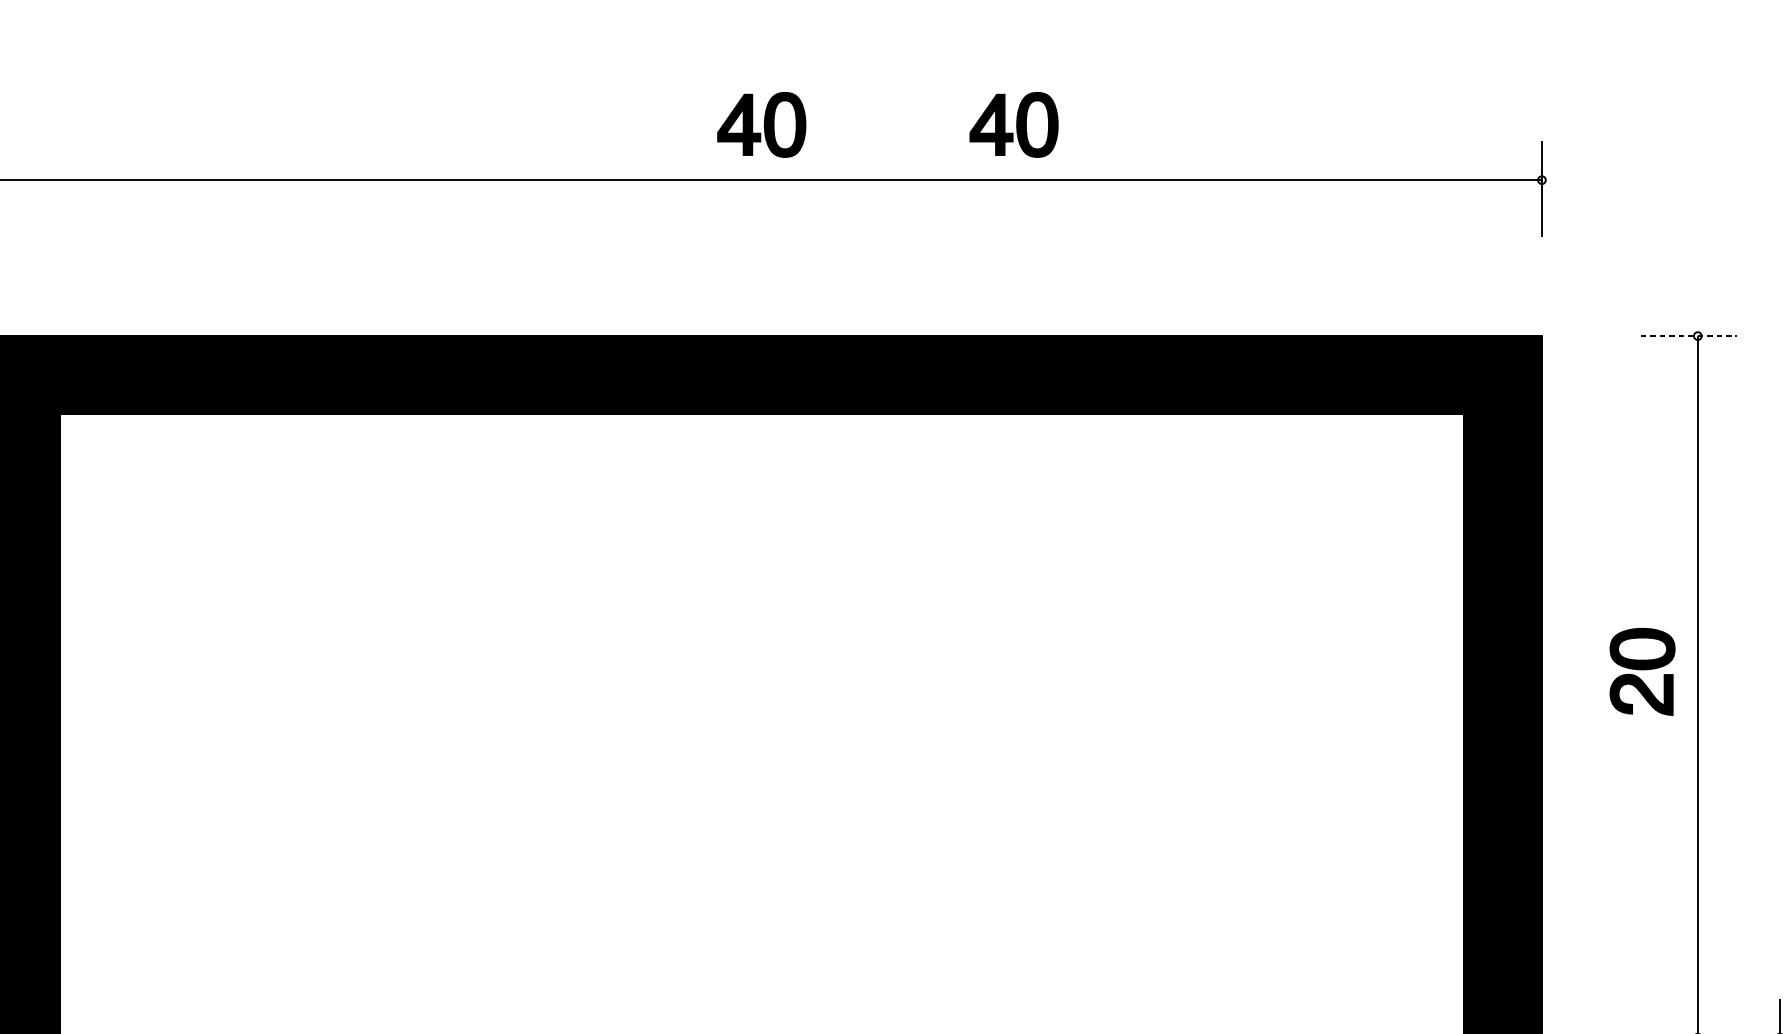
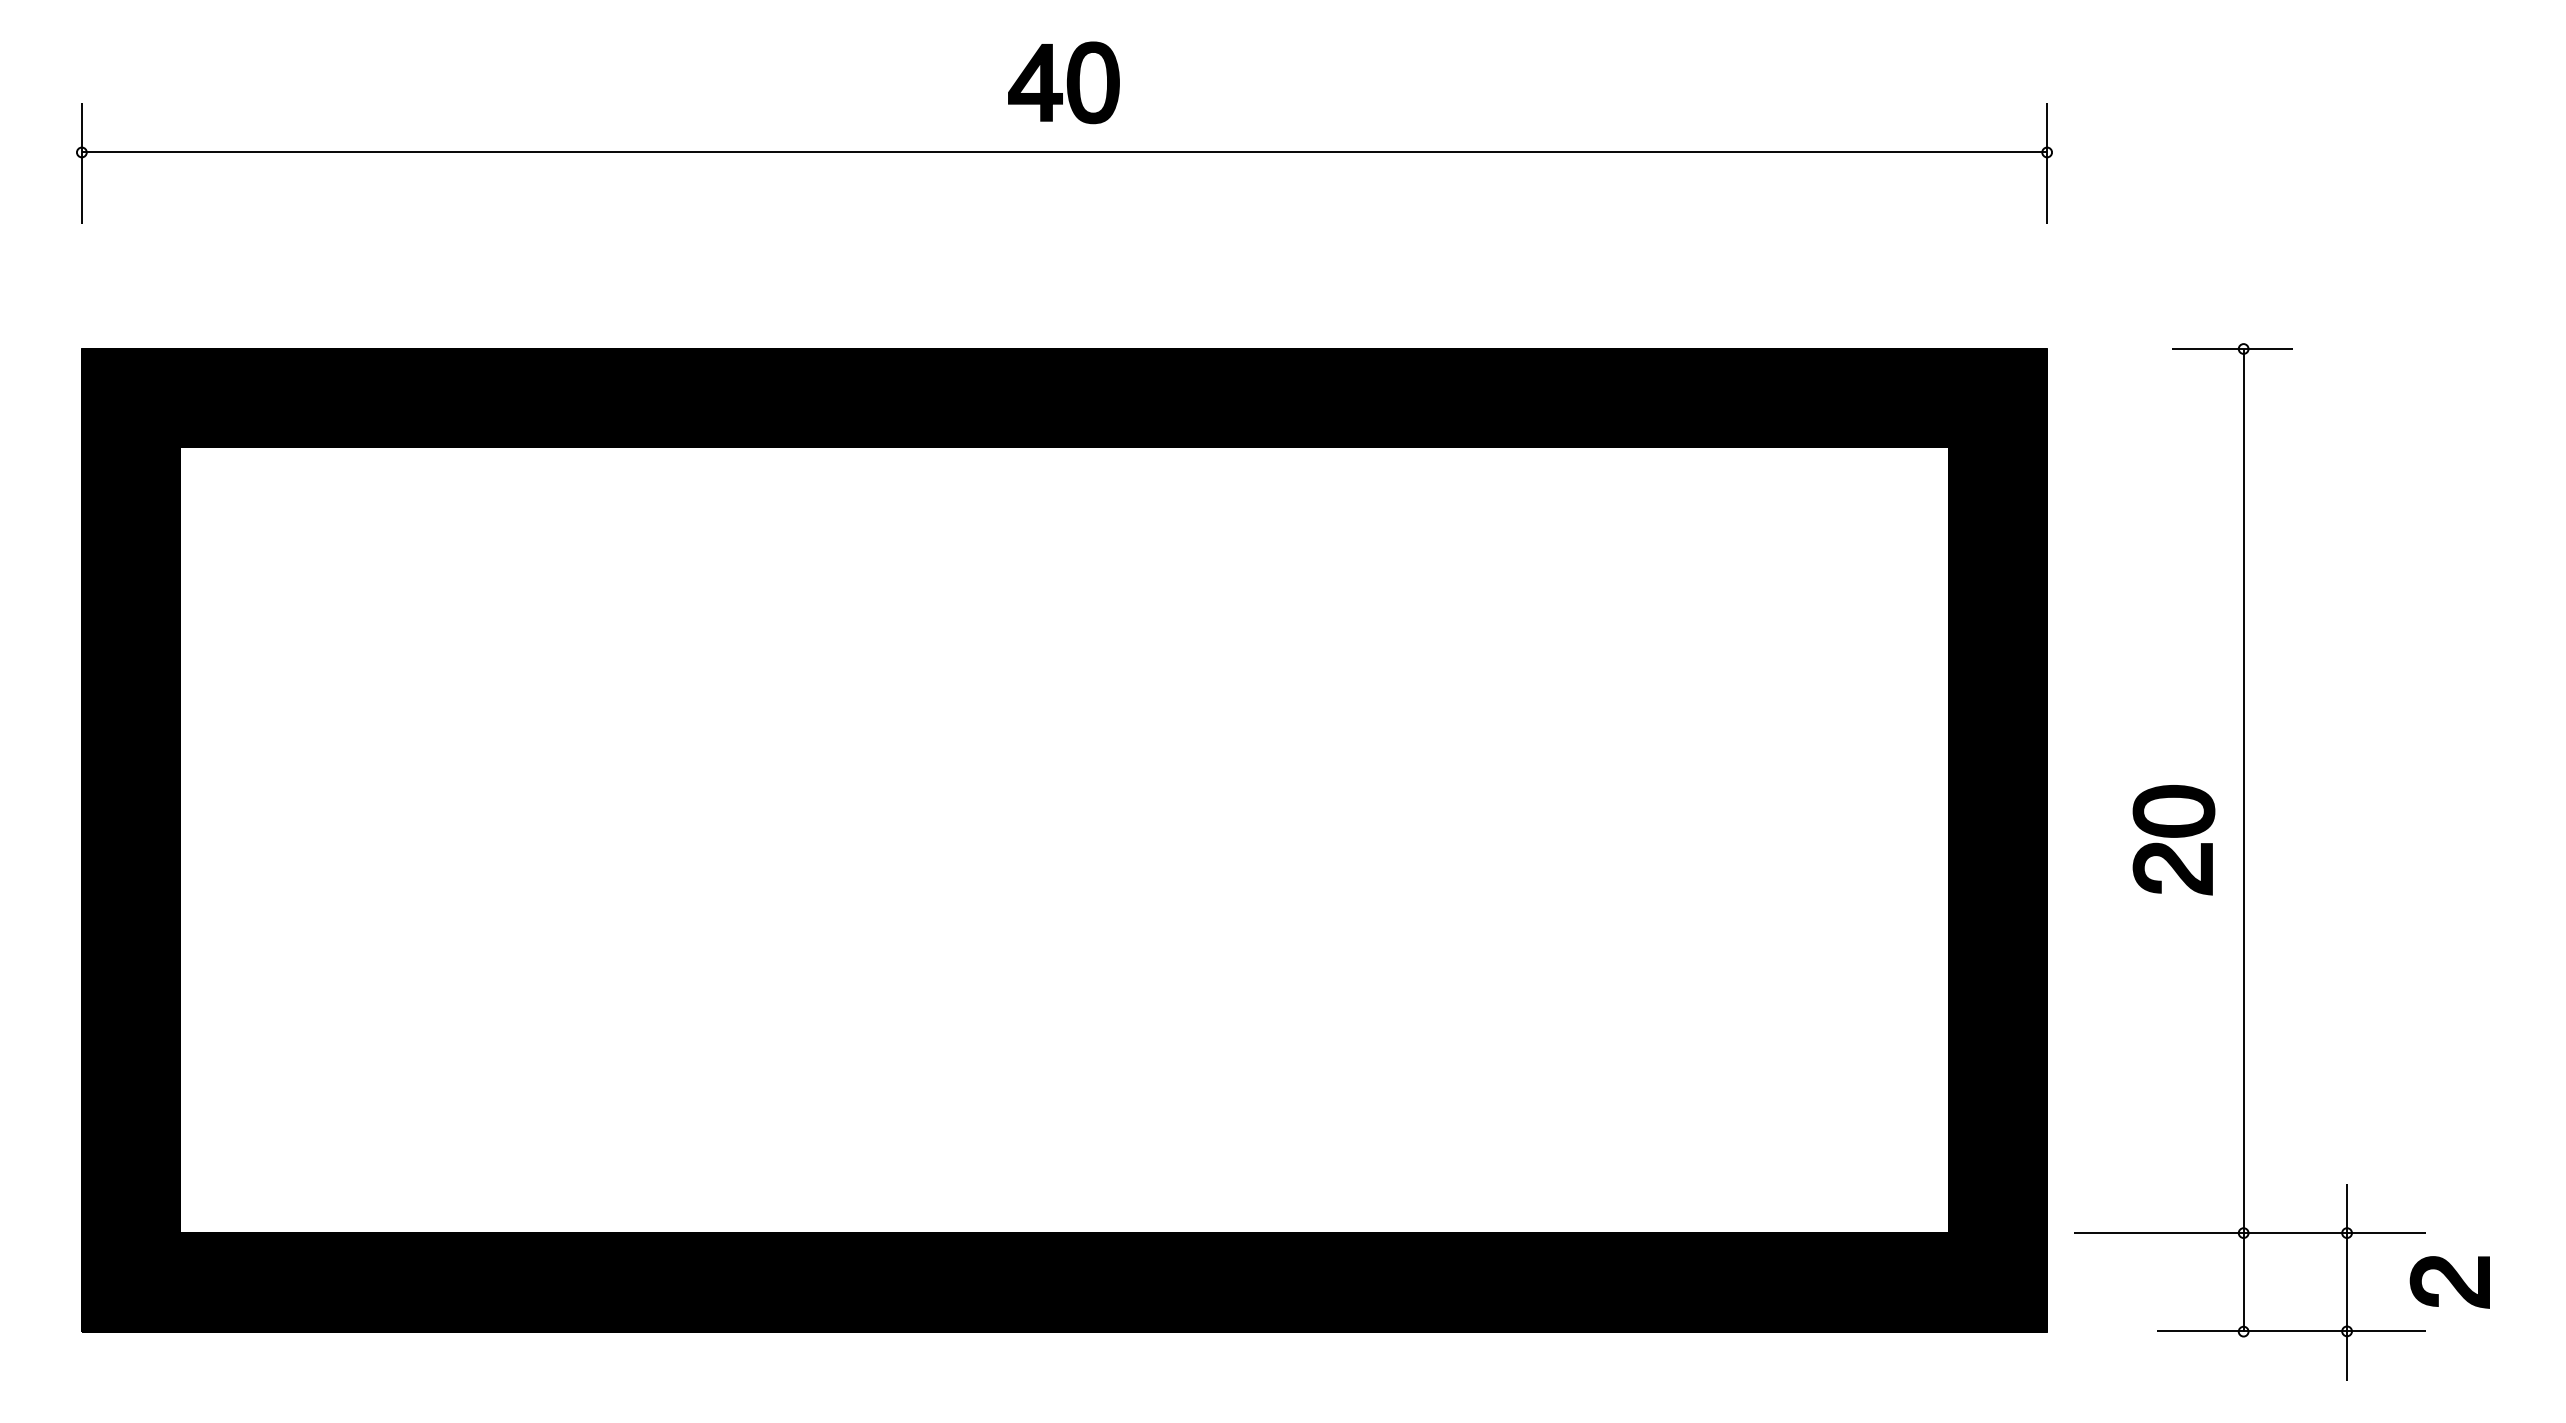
part: (1013, 124) -> (1381, 82), removed
line: (1688, 336) -> (2232, 349), dashed -> solid
part: (1642, 672) -> (2173, 840), moved

